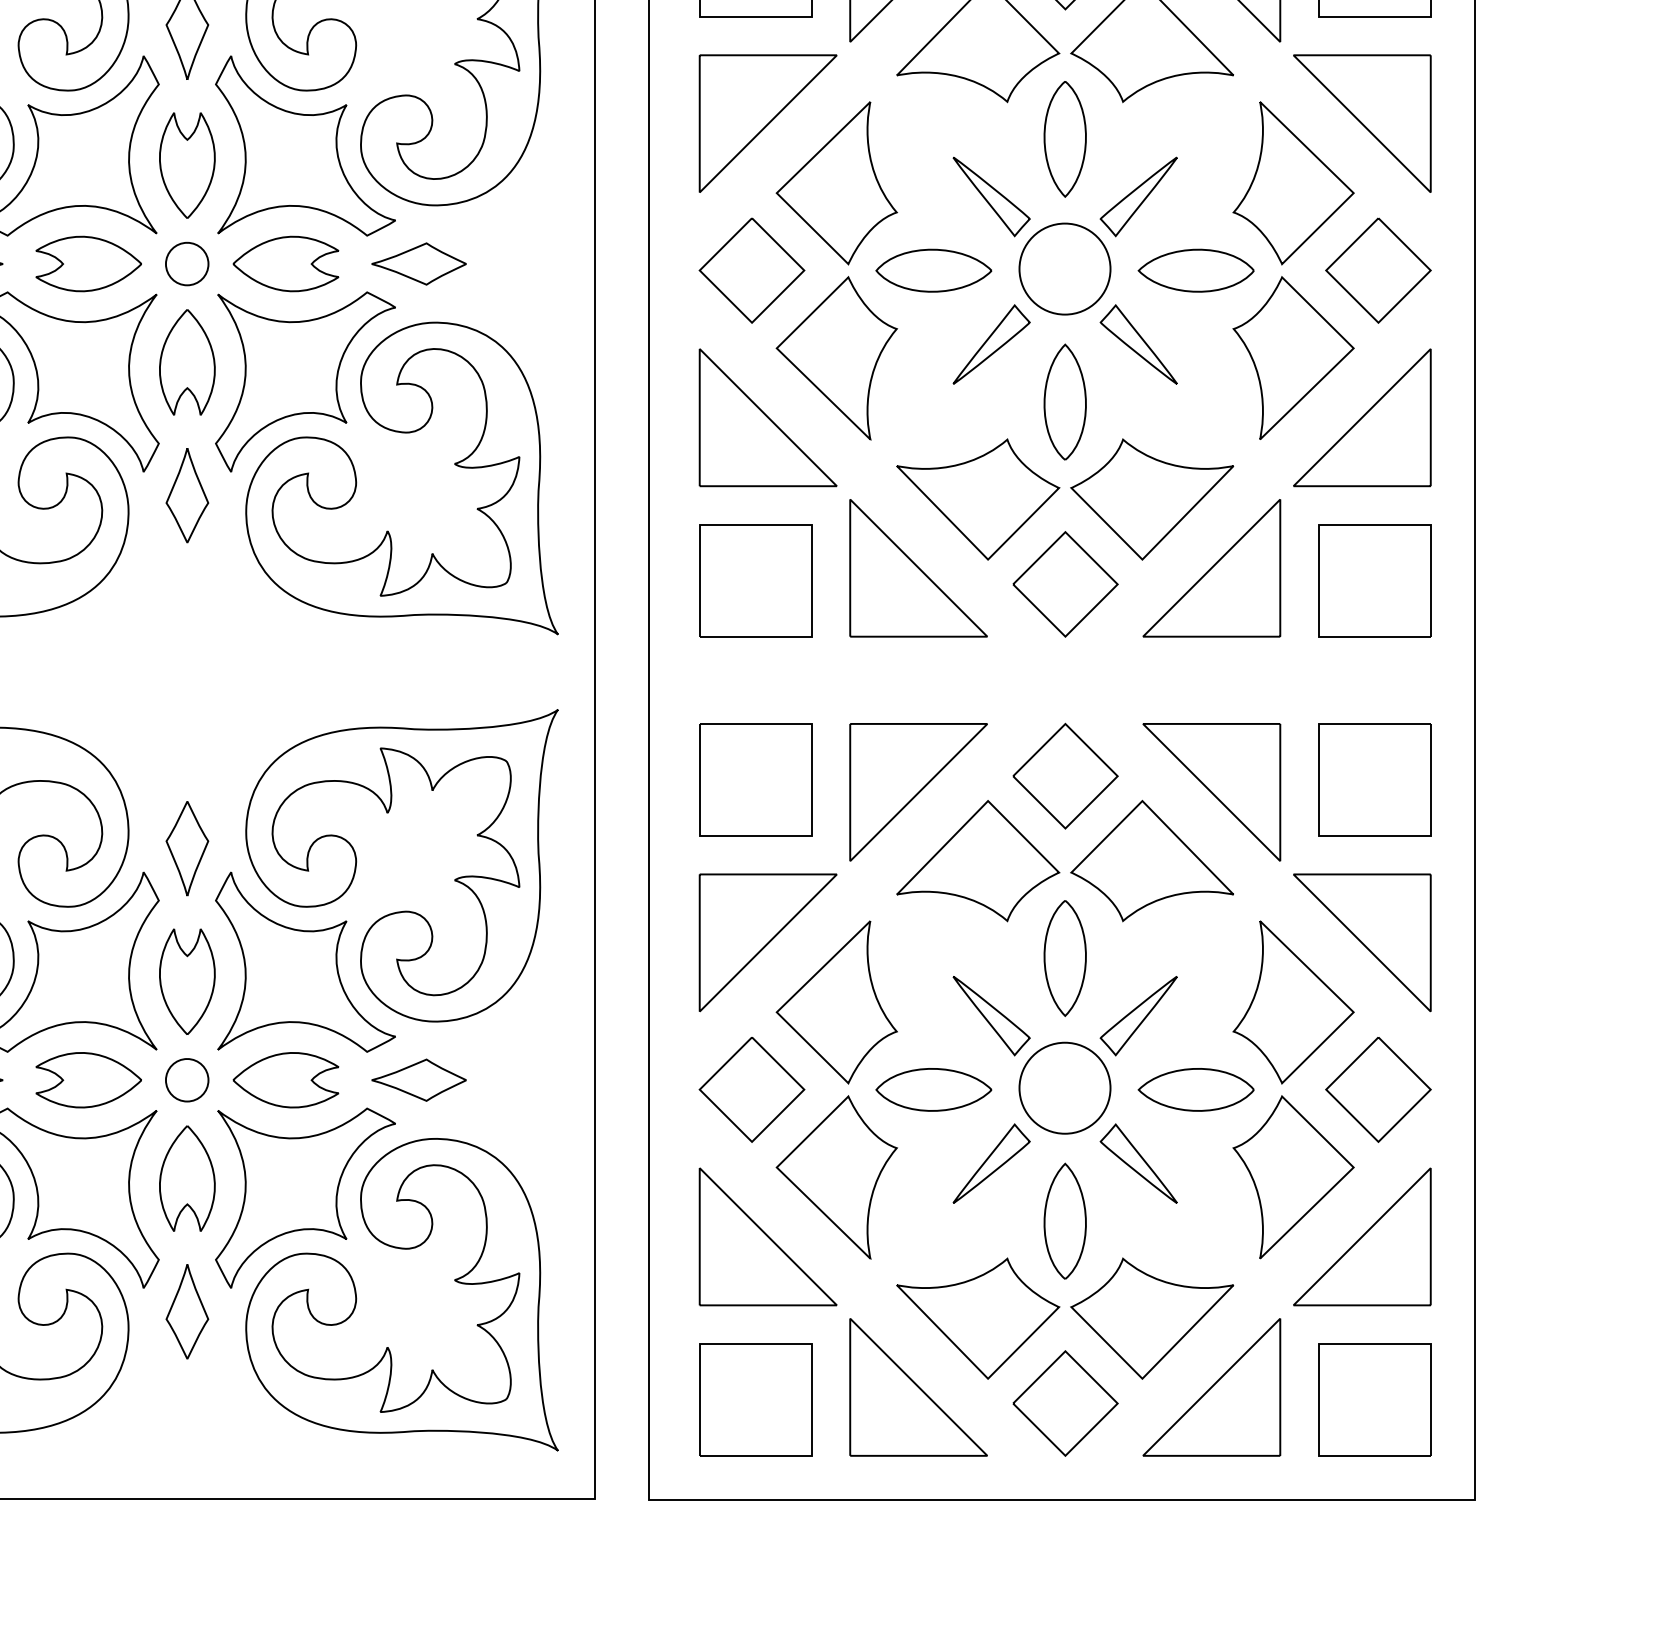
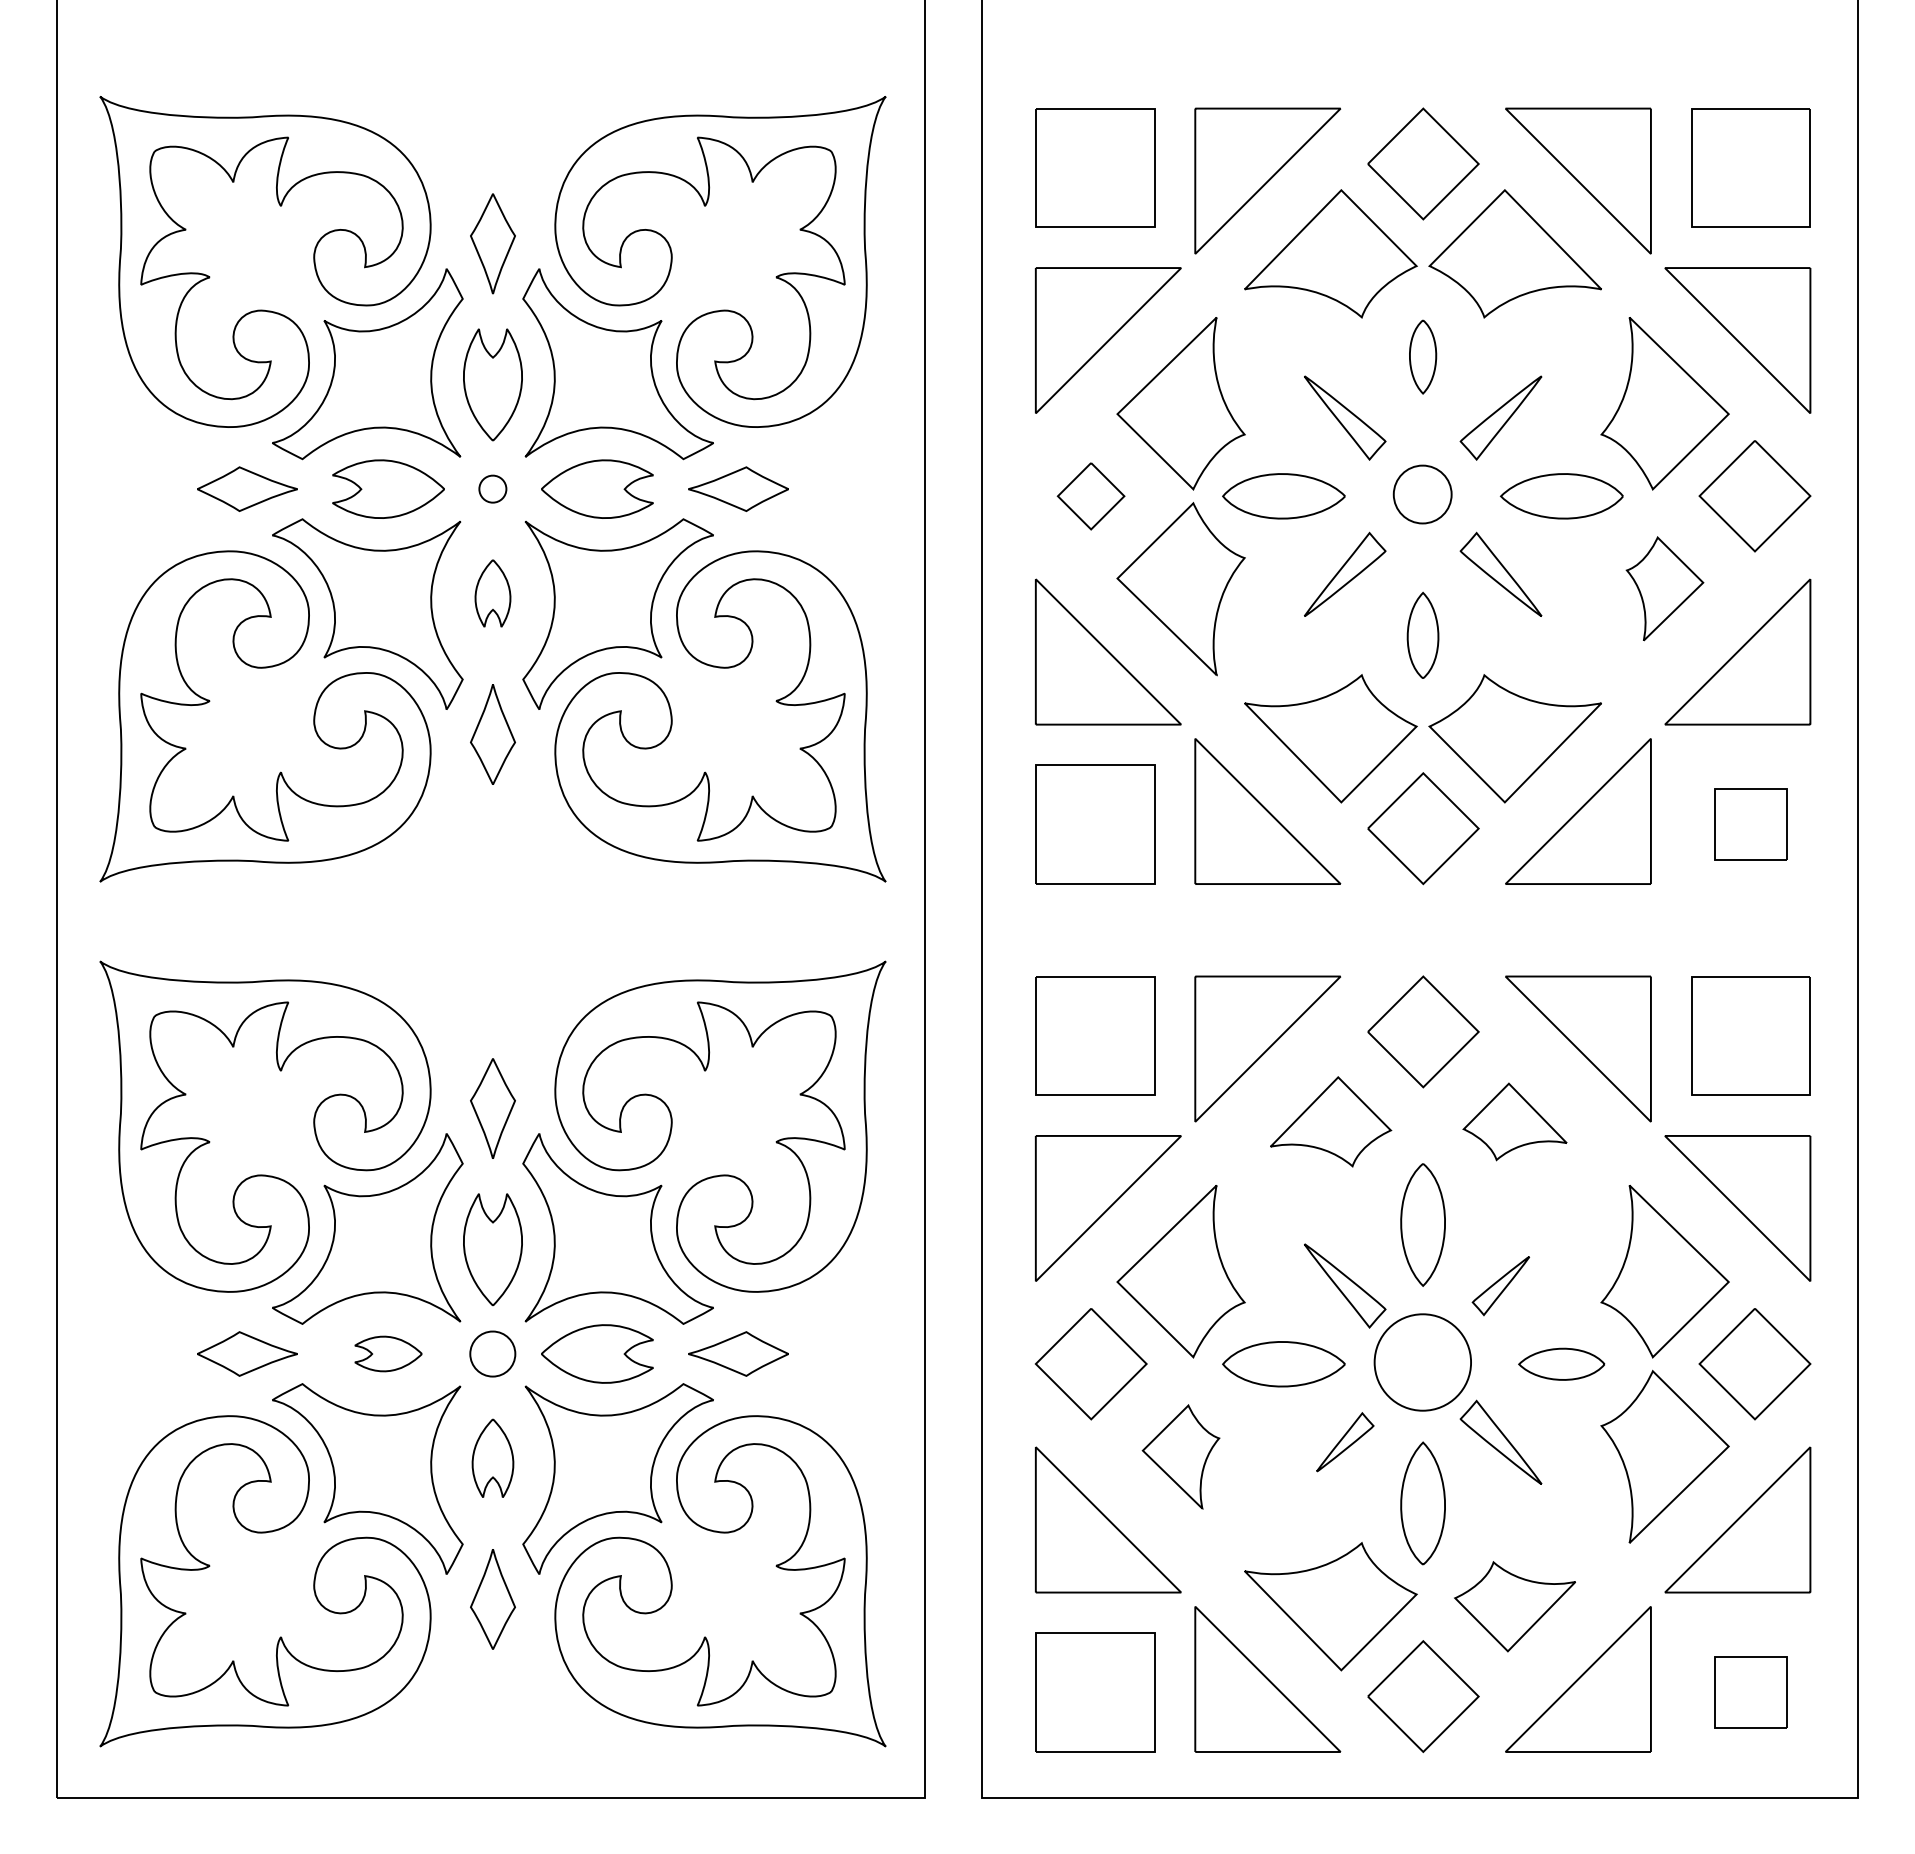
part: (1064, 138) -> (1422, 356), size x0.6
part: (186, 263) -> (492, 488), size x0.6
part: (1064, 269) -> (1422, 494), size x0.6
part: (751, 270) -> (1090, 496), size x0.6
part: (1293, 357) -> (1664, 588), size x0.6
part: (186, 362) -> (492, 593), size x0.6
part: (1064, 402) -> (1422, 635), size x0.7
part: (1374, 580) -> (1750, 824), size x0.6
part: (977, 860) -> (1330, 1121), size x0.7
part: (1151, 860) -> (1514, 1121), size x0.6
part: (1138, 1015) -> (1500, 1285), size x0.7
part: (88, 1079) -> (388, 1353), size x0.6
part: (1195, 1090) -> (1561, 1364), size x0.7
part: (991, 1162) -> (1345, 1441), size x0.7
part: (836, 1176) -> (1180, 1456), size x0.6
part: (186, 1178) -> (492, 1458), size x0.7
part: (1151, 1318) -> (1514, 1606), size x0.7
part: (1374, 1399) -> (1750, 1692), size x0.6

